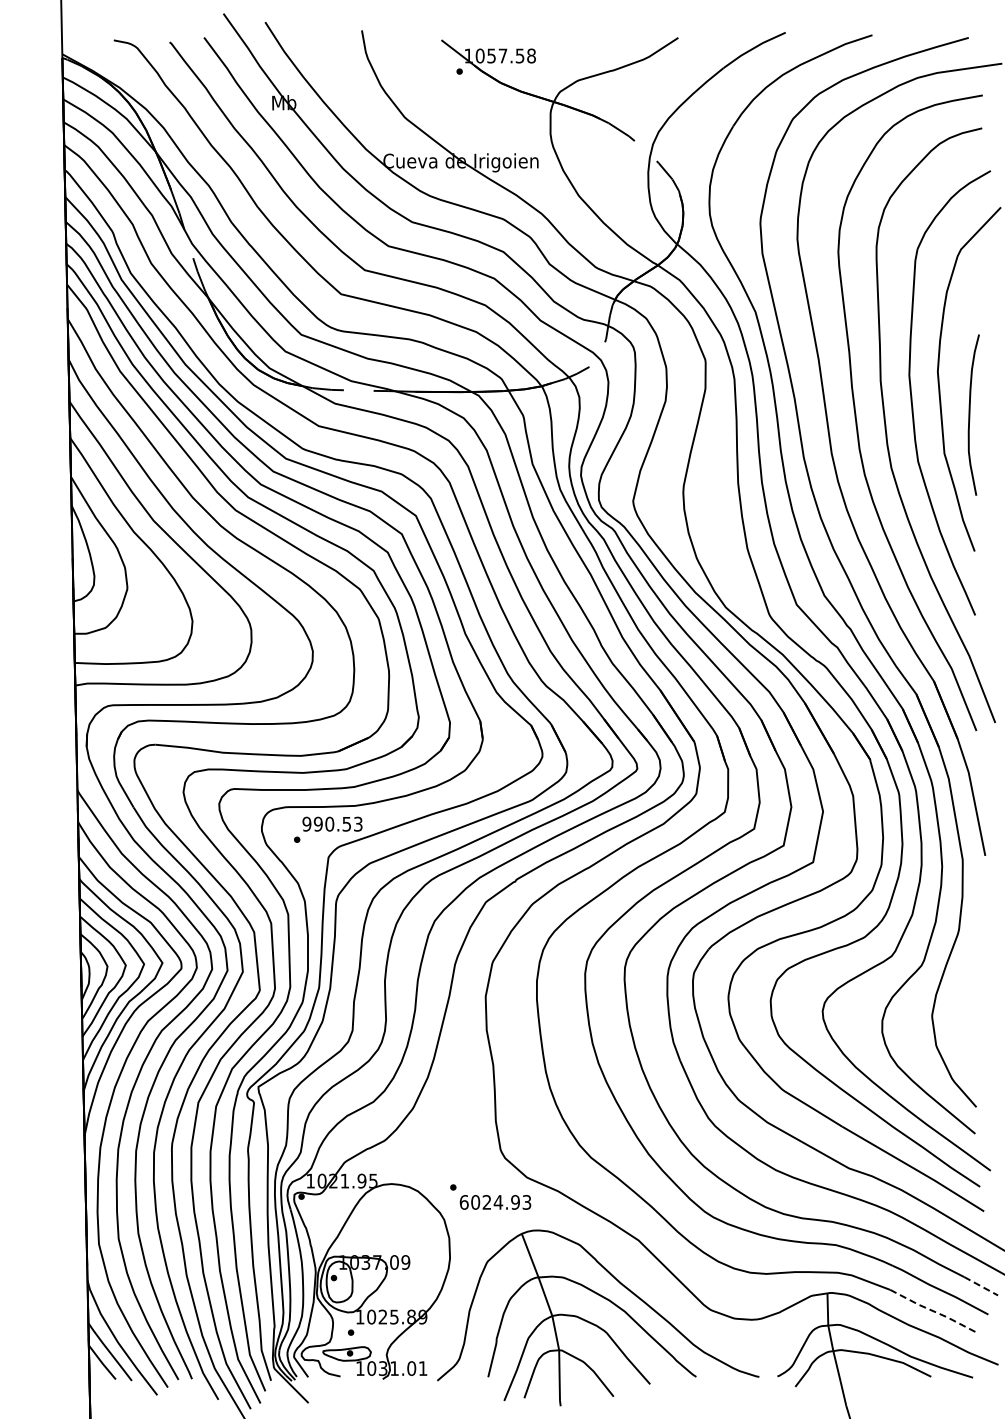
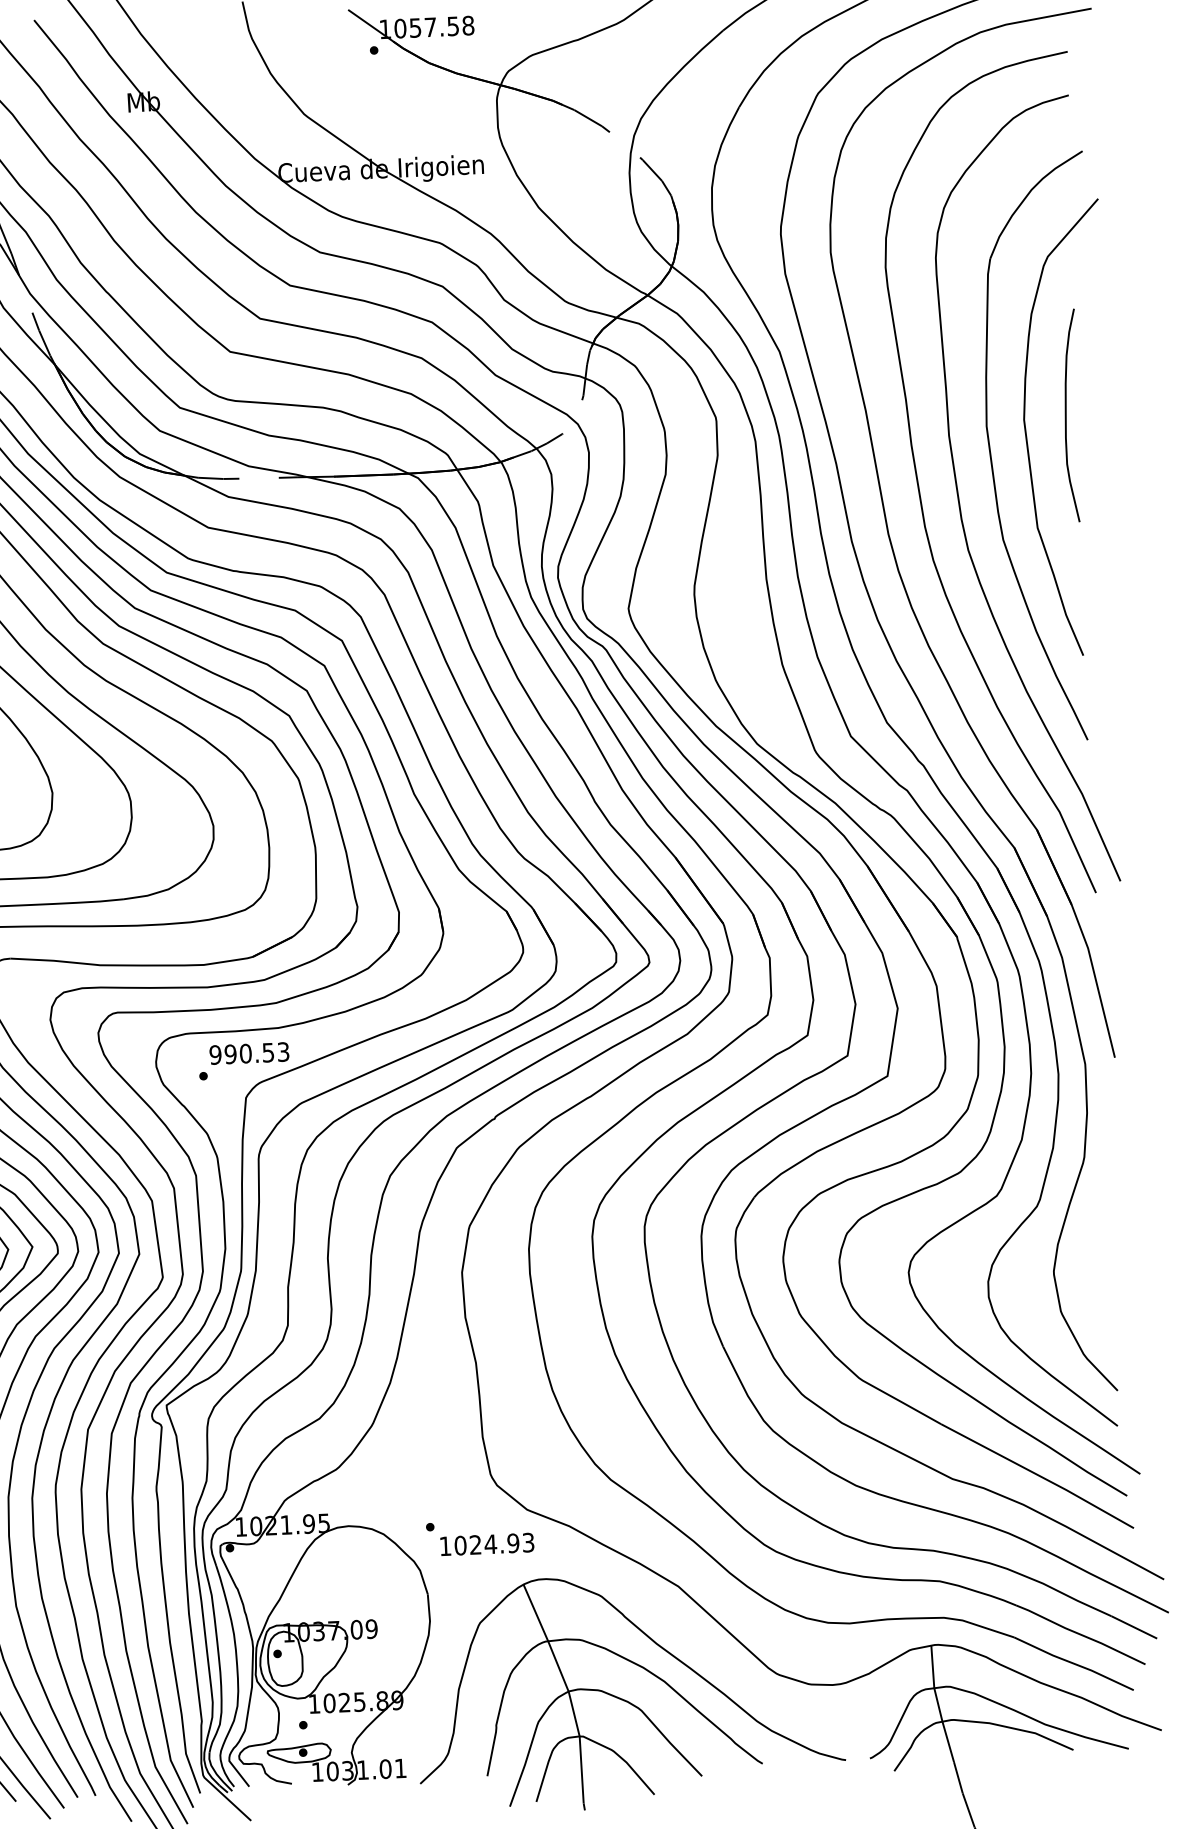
curve: (970, 414) -> (1067, 415), moved
text: (463, 1202) -> (444, 1546), 6024.93 -> 1024.93
line: (981, 1286) -> (1134, 1627), dashed -> solid
line: (934, 1311) -> (1074, 1663), dashed -> solid

